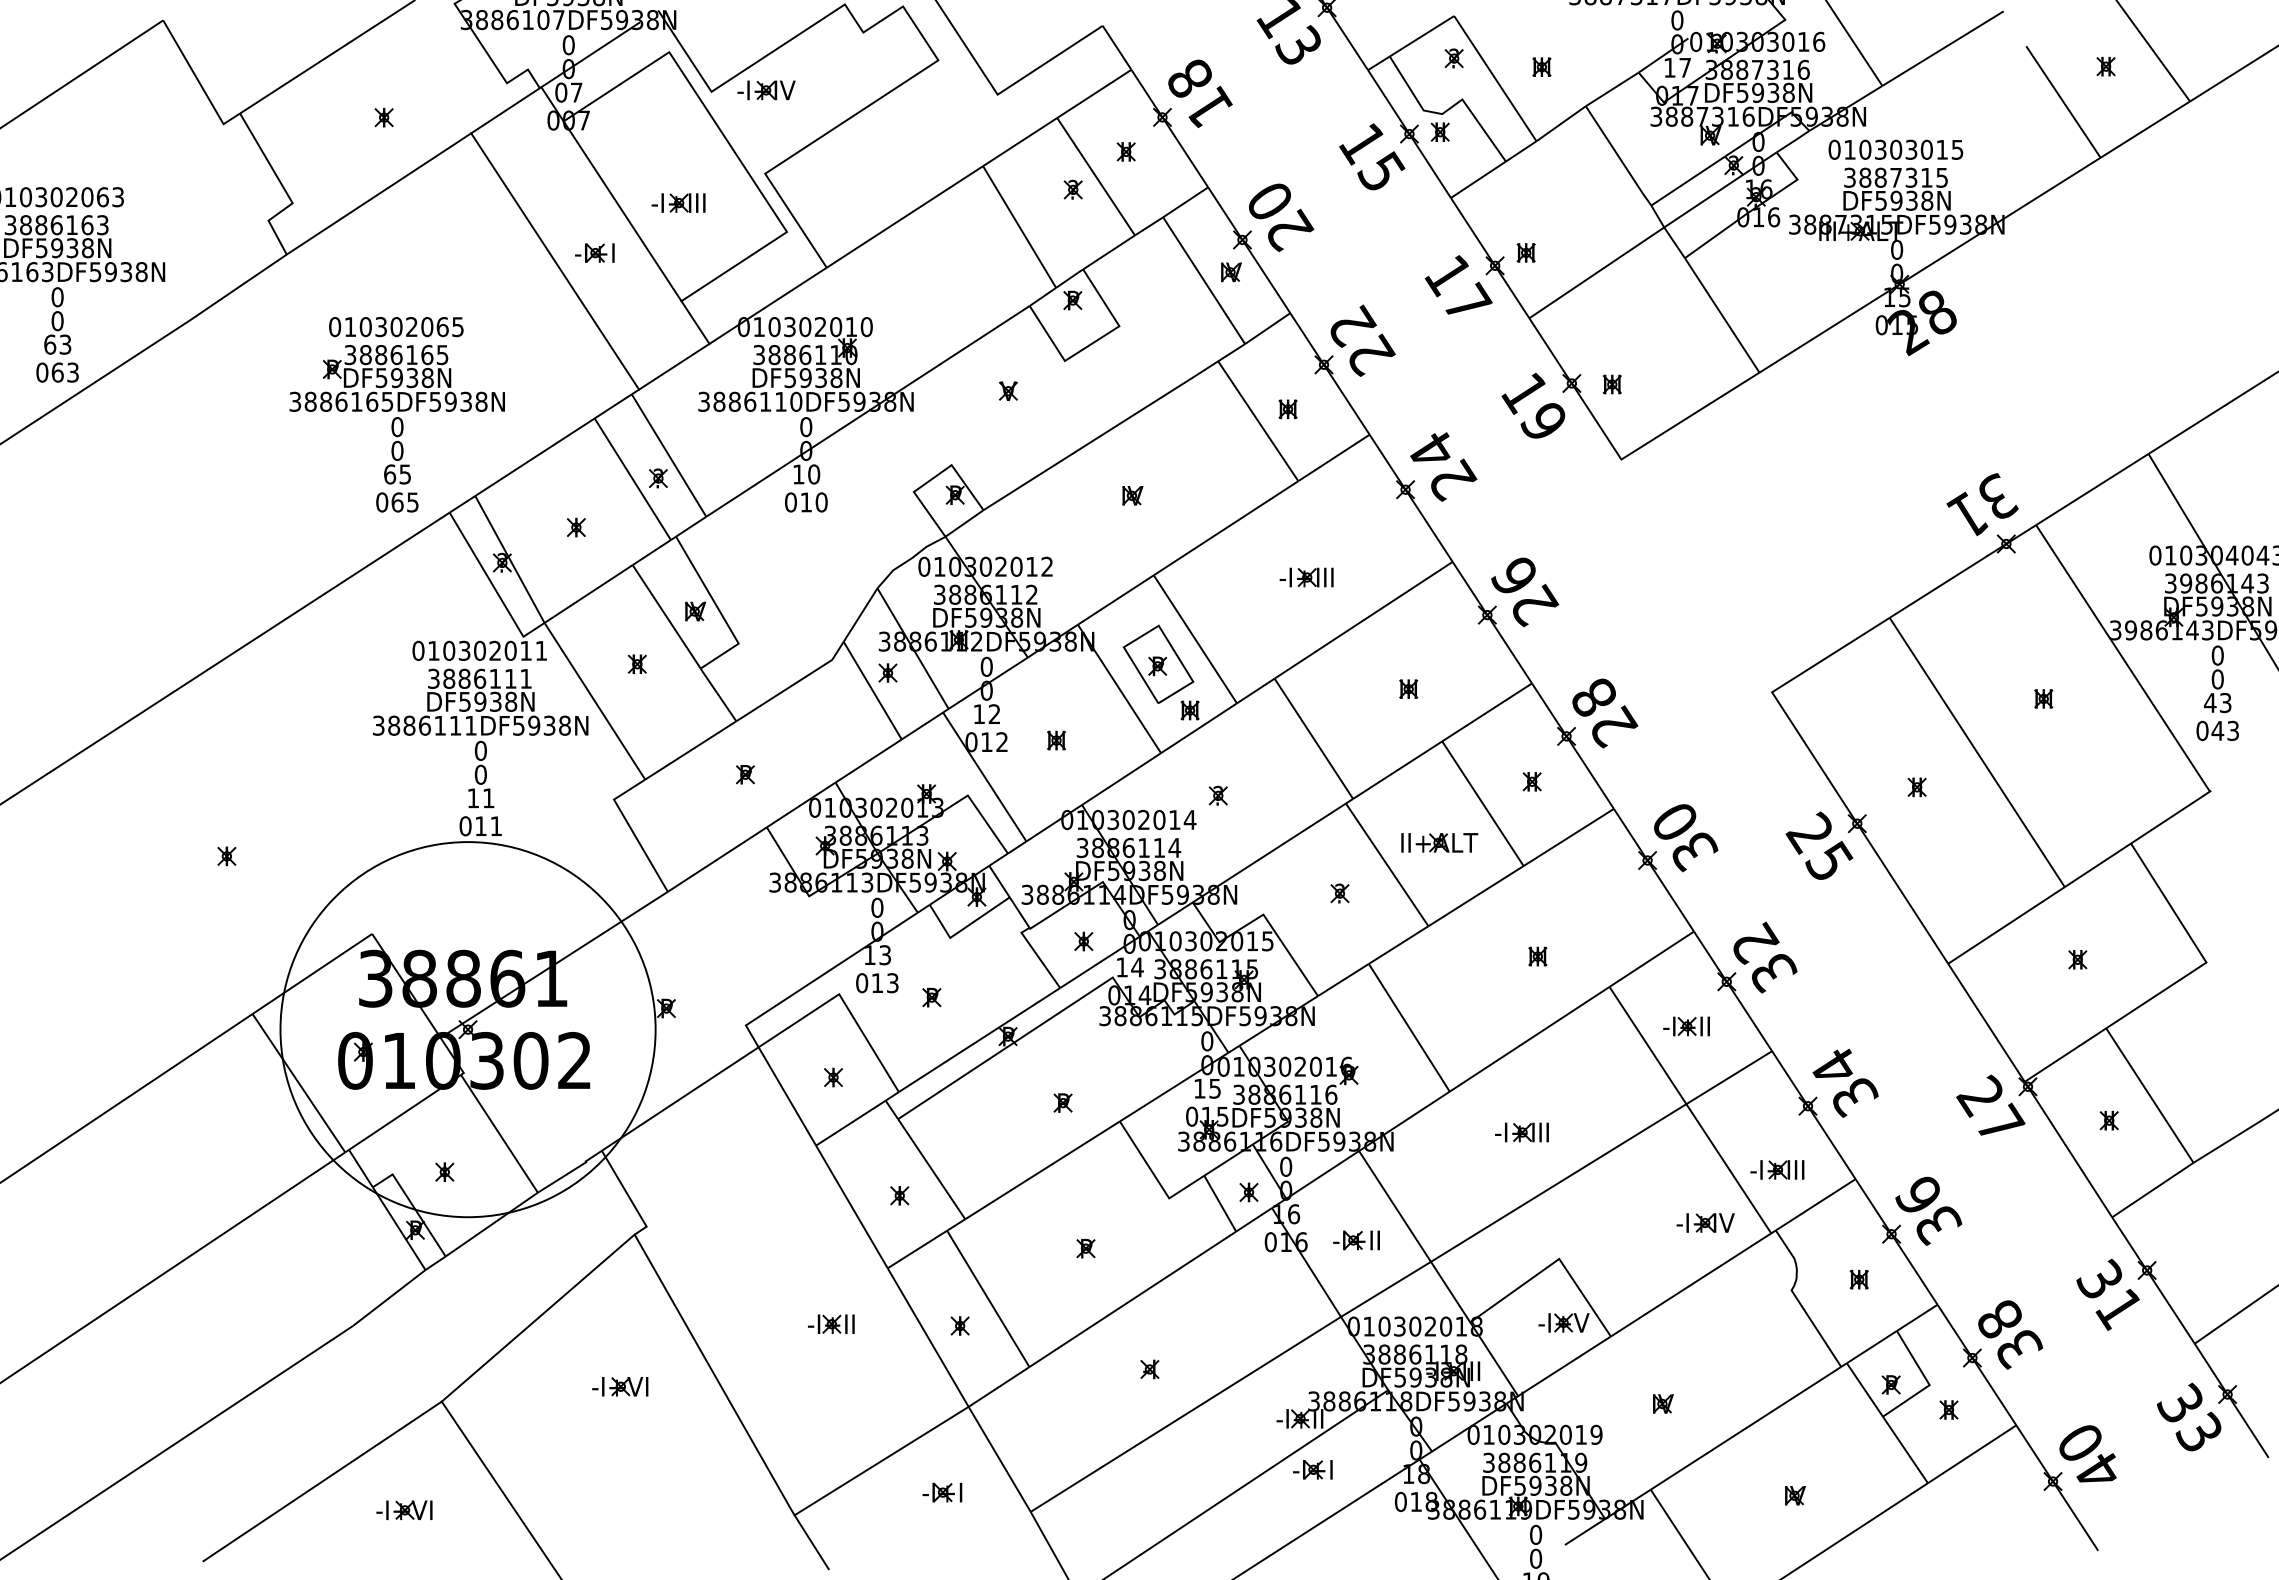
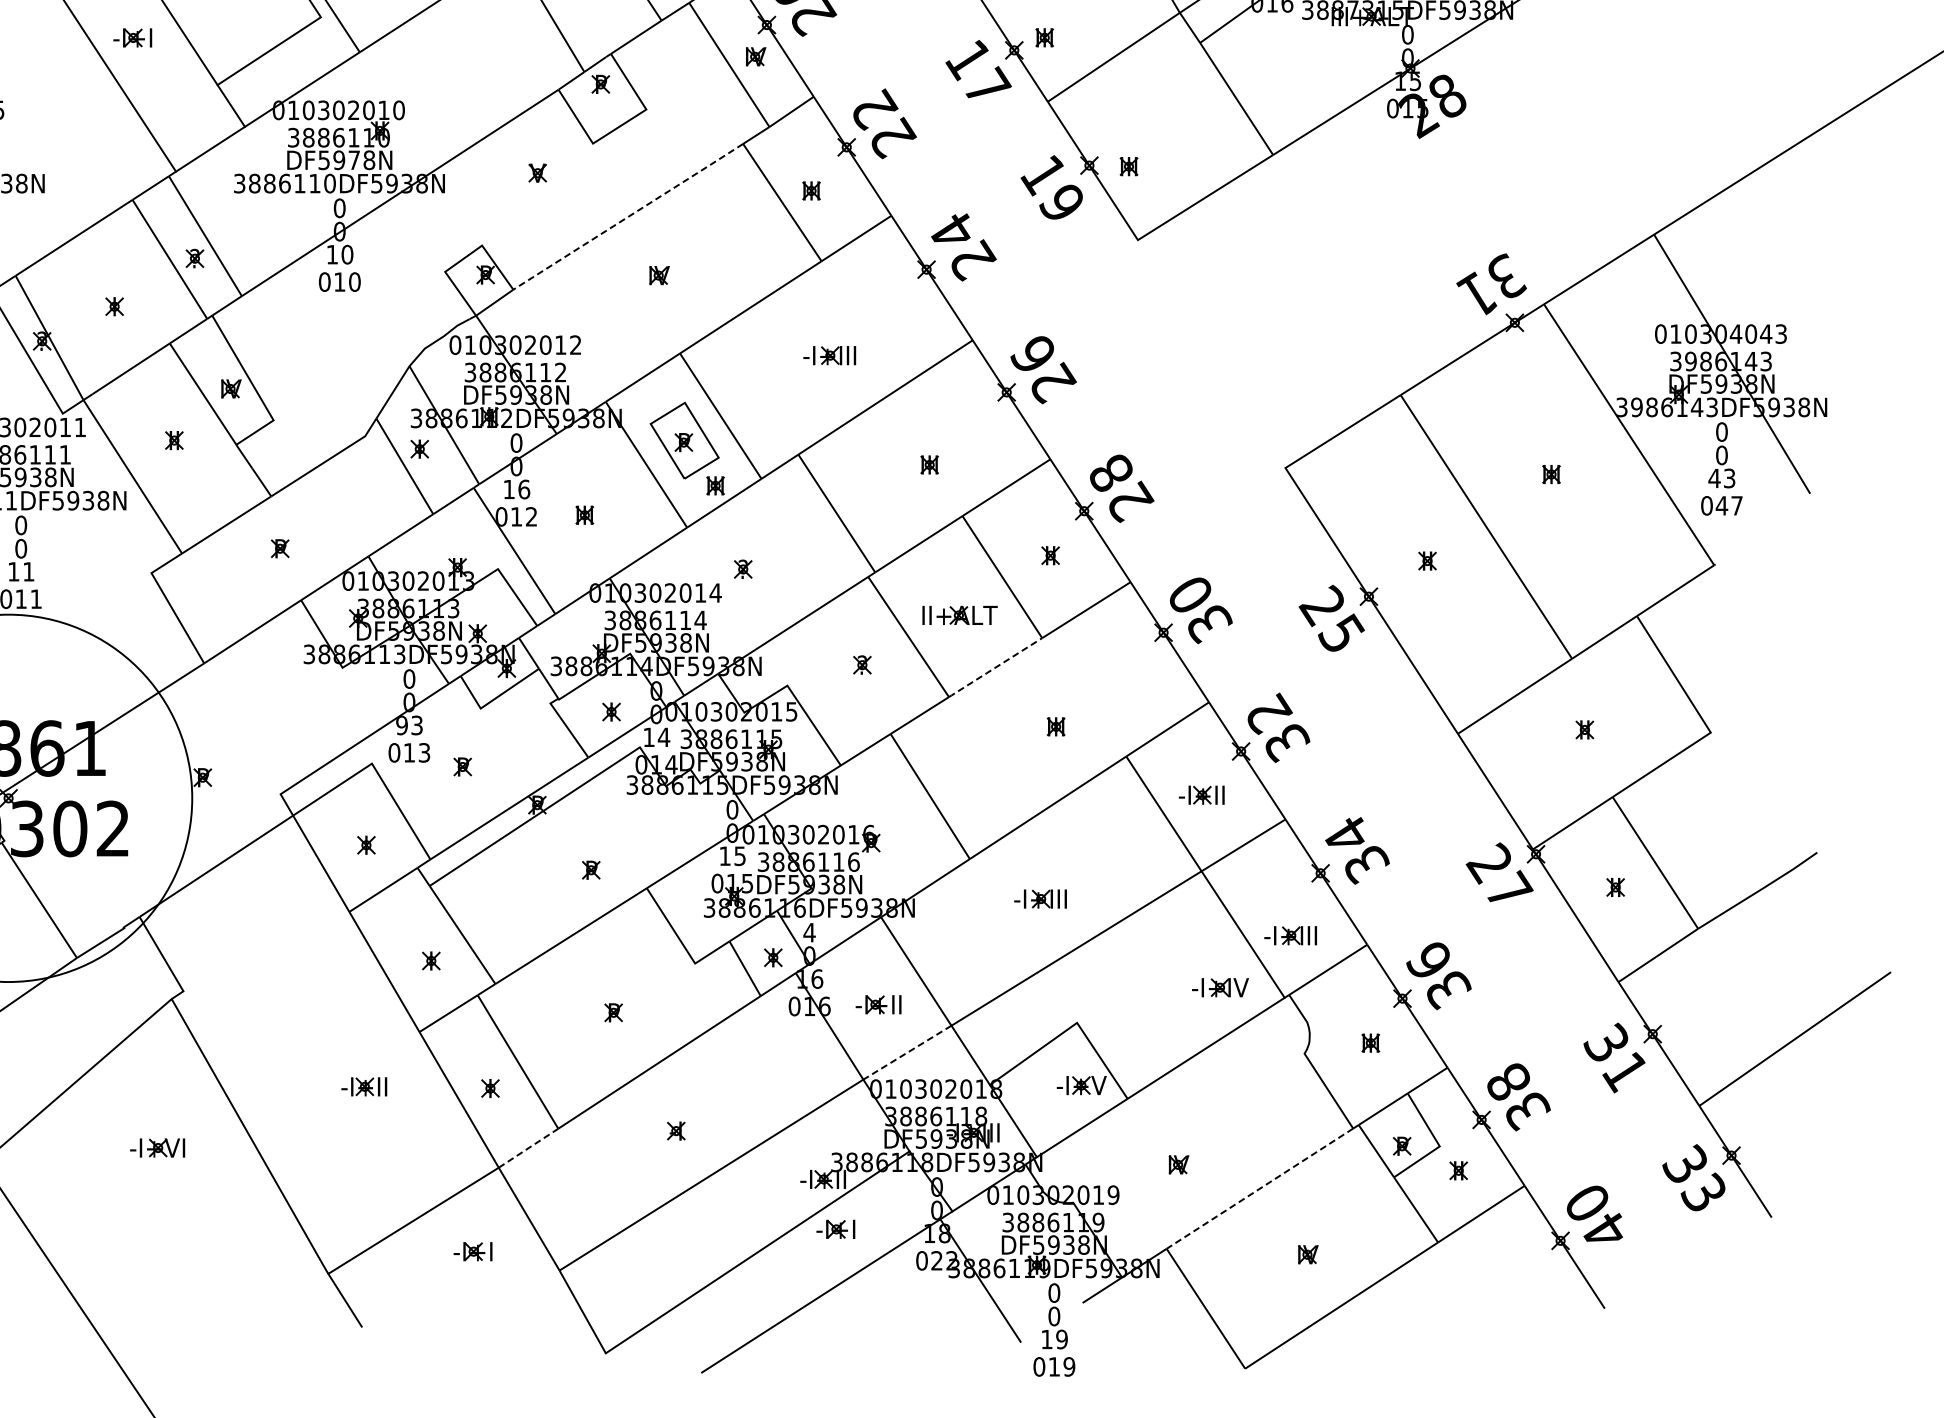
text: (820, 377) -> (353, 159), DF5938N -> DF5978N
line: (1101, 435) -> (628, 216), solid -> dashed
text: (994, 714) -> (524, 489), 12 -> 16
text: (2232, 730) -> (1736, 505), 043 -> 047
line: (1475, 896) -> (995, 667), solid -> dashed
text: (869, 955) -> (401, 725), 13 -> 93
text: (1285, 1166) -> (809, 932), 0 -> 4
line: (1385, 1289) -> (906, 1052), solid -> dashed
line: (999, 1386) -> (528, 1147), solid -> dashed
line: (1745, 1428) -> (1259, 1188), solid -> dashed
text: (1423, 1501) -> (944, 1260), 018 -> 022

